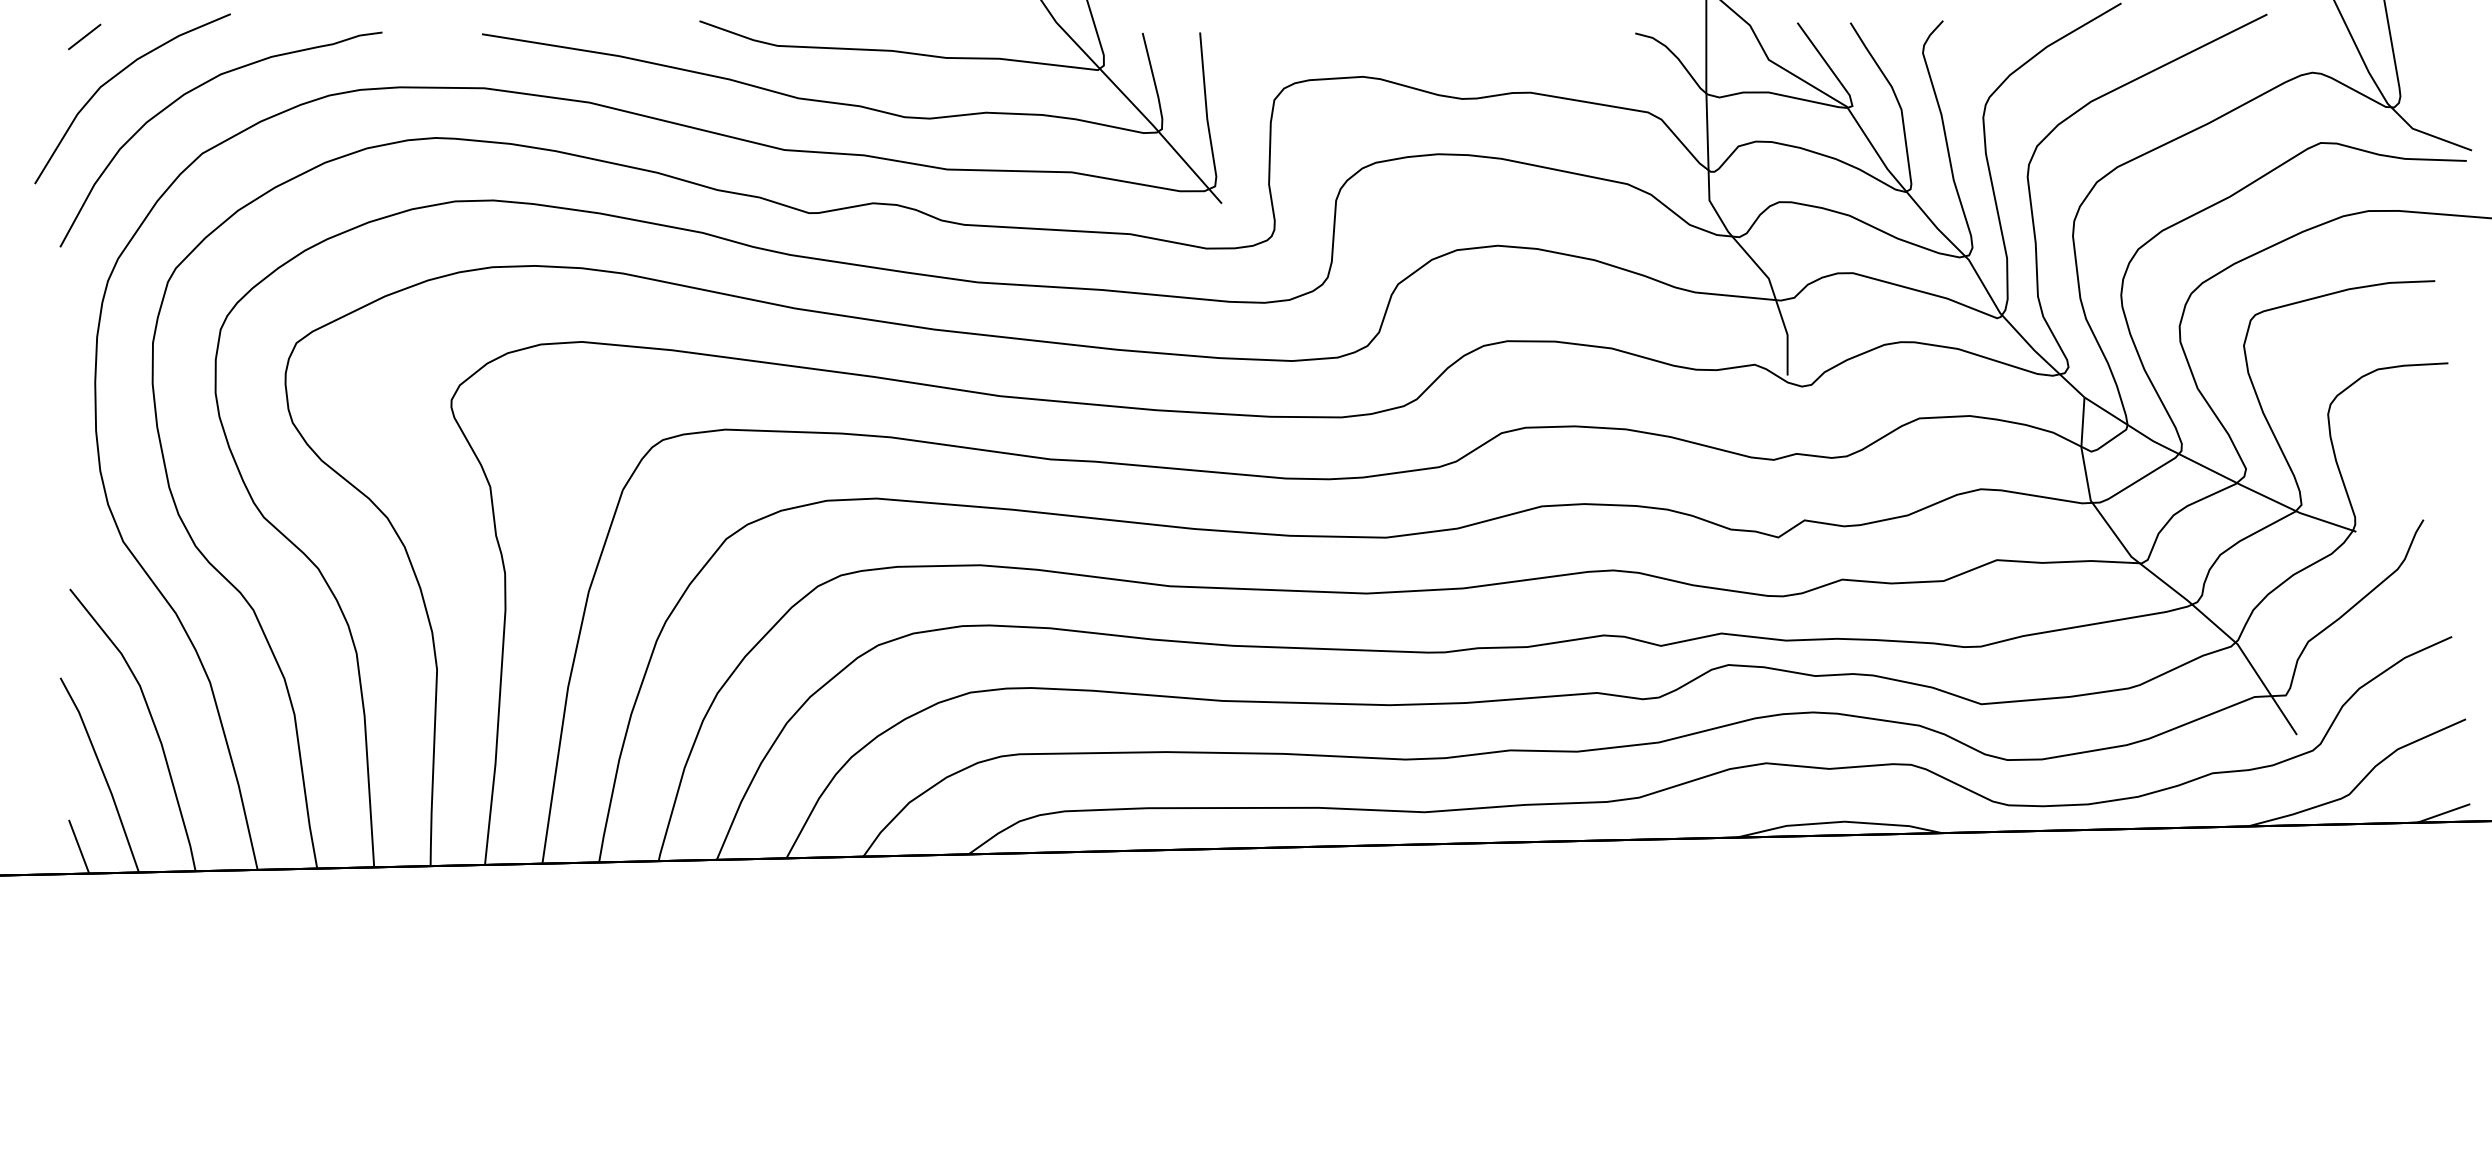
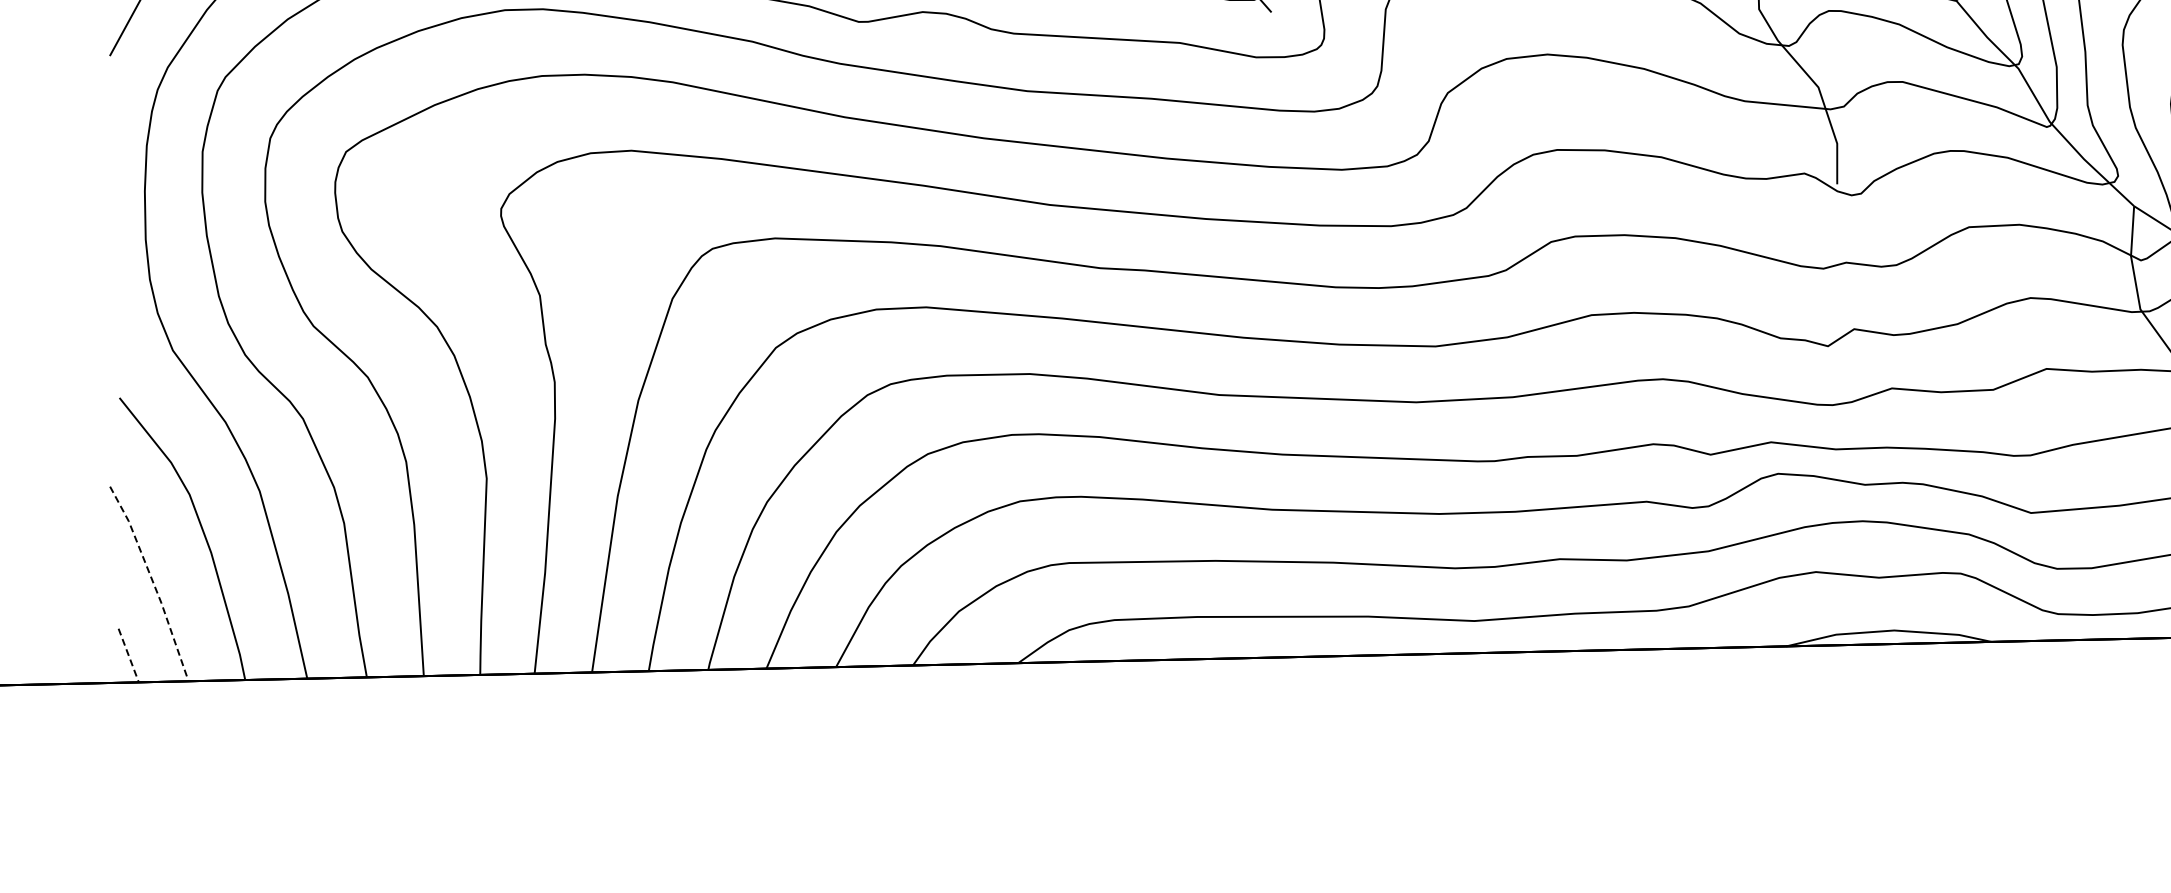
line: (103, 773) -> (153, 582), solid -> dashed
line: (79, 846) -> (129, 655), solid -> dashed

